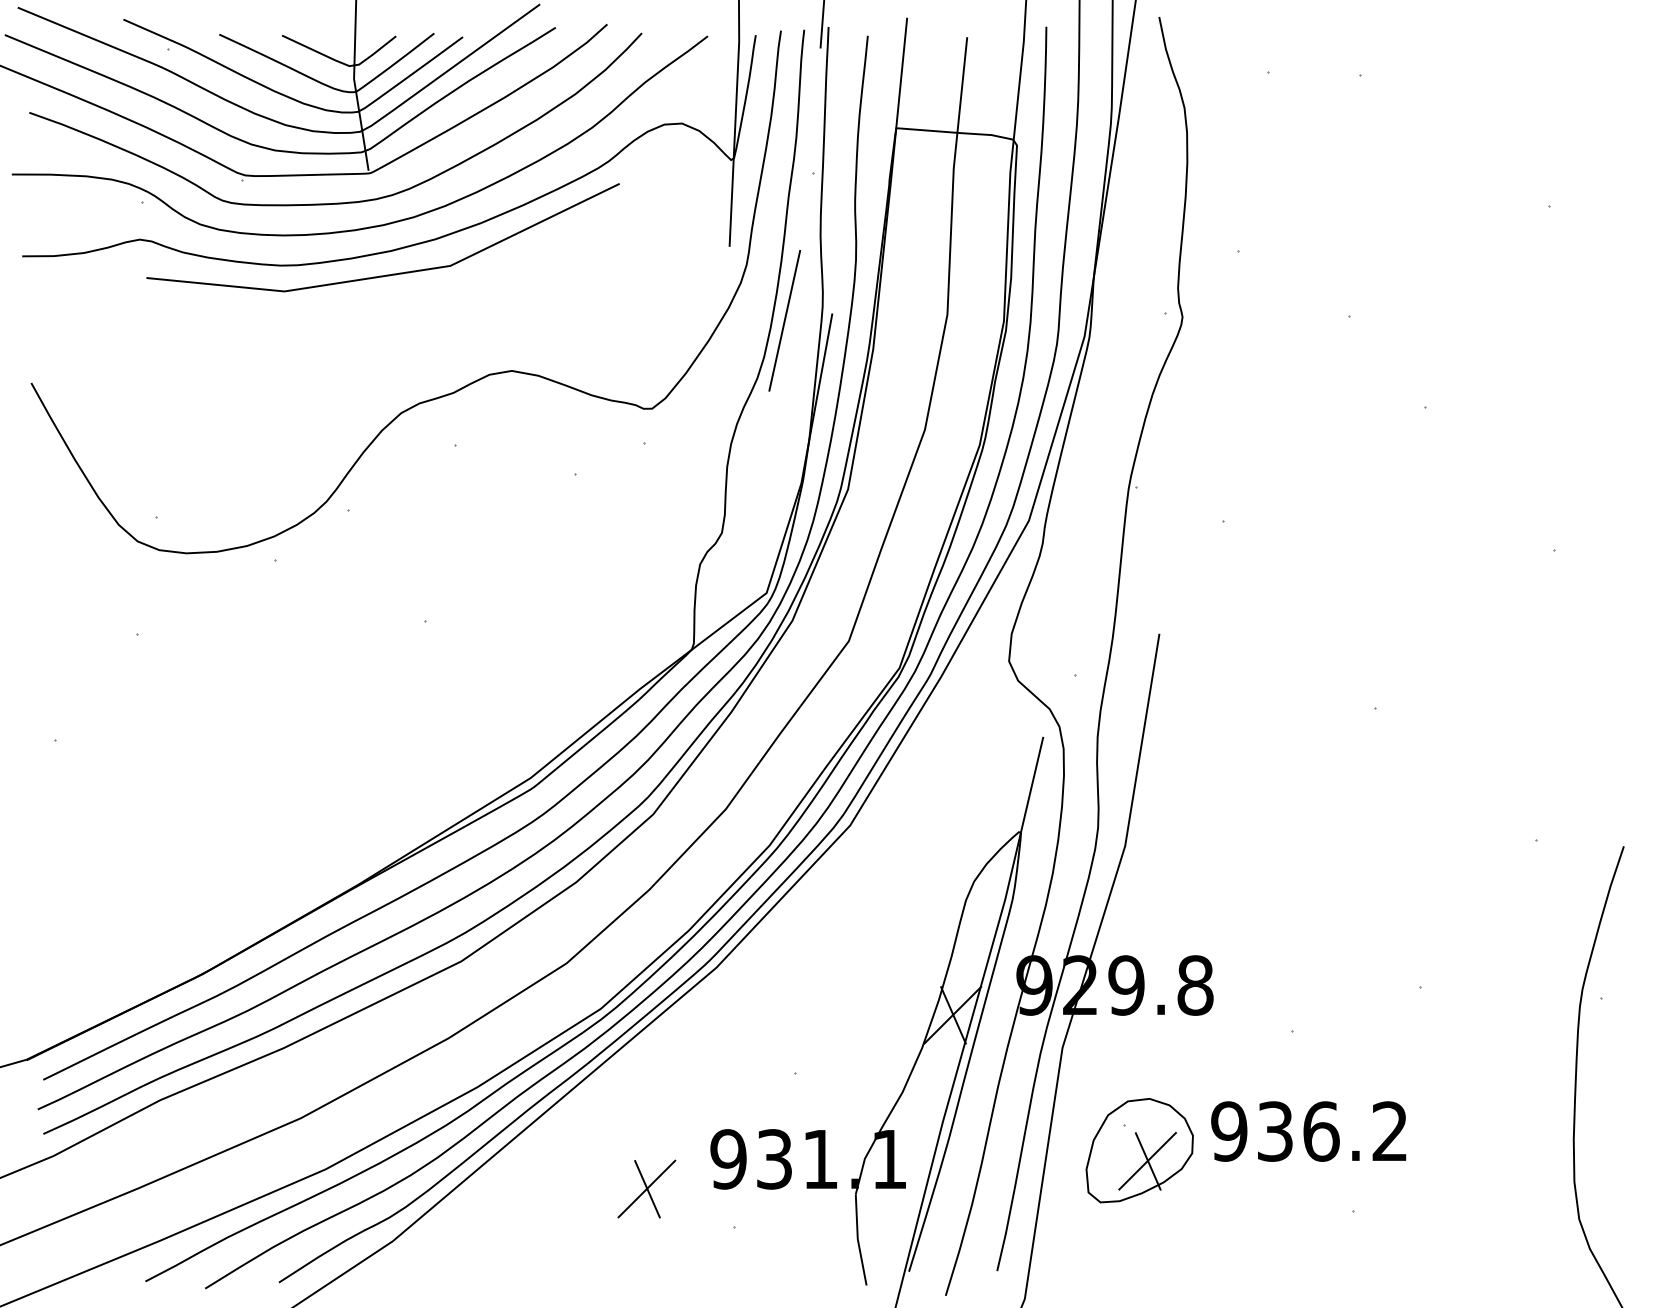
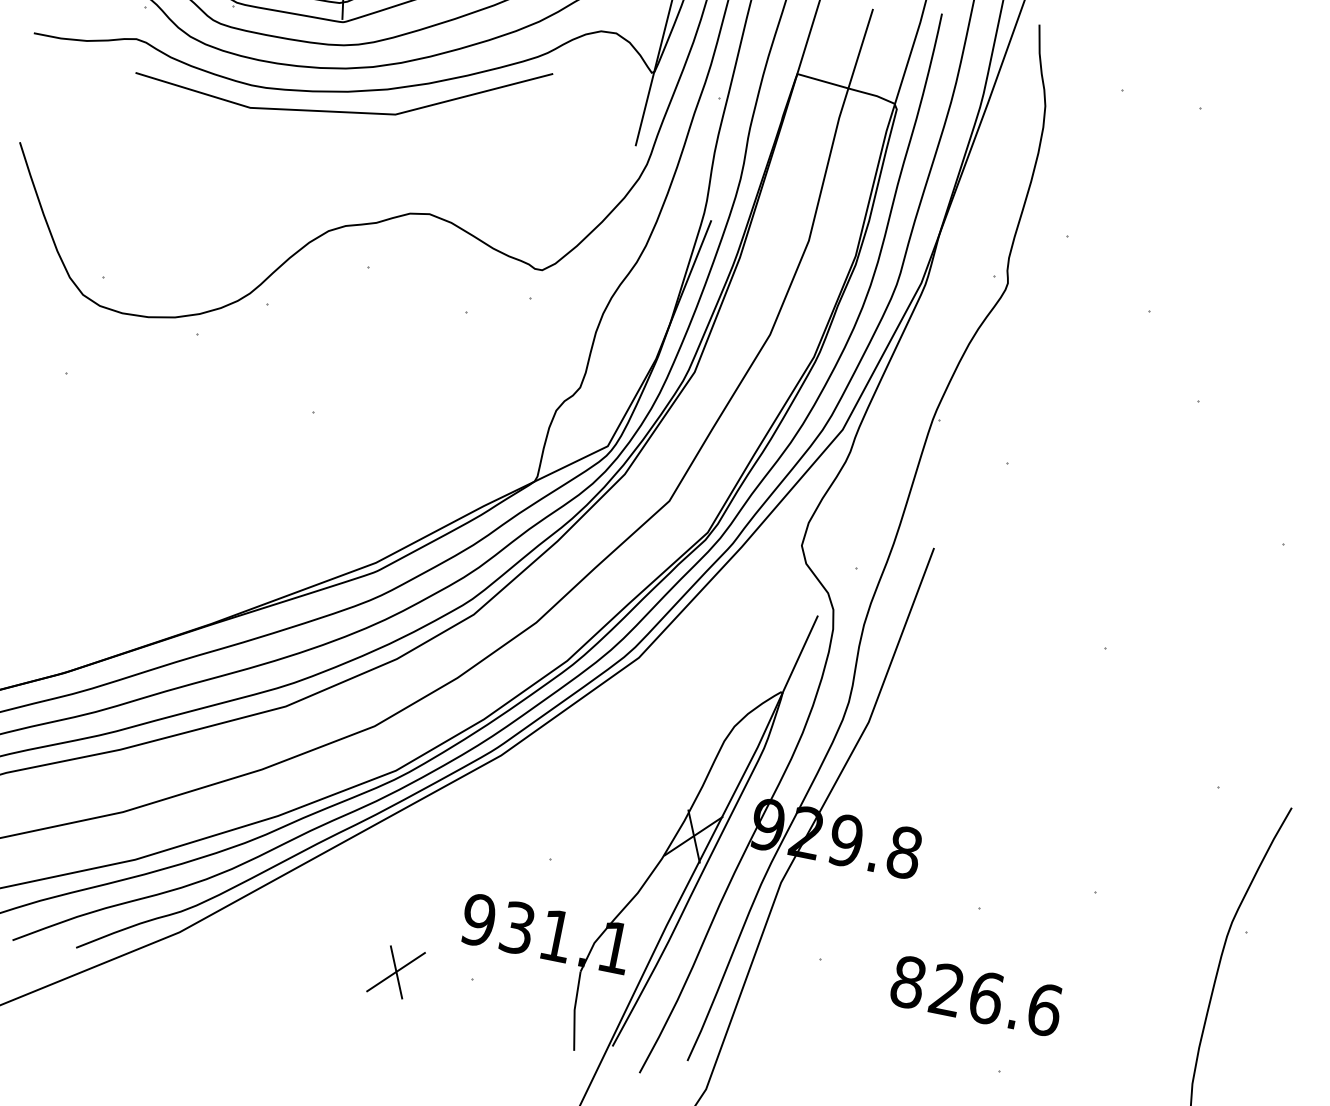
line: (784, 320) -> (669, 218), removed
text: (1309, 1131) -> (976, 995), 936.2 -> 826.6
part: (1139, 1150) -> (828, 982), removed
part: (646, 1188) -> (395, 971), moved

